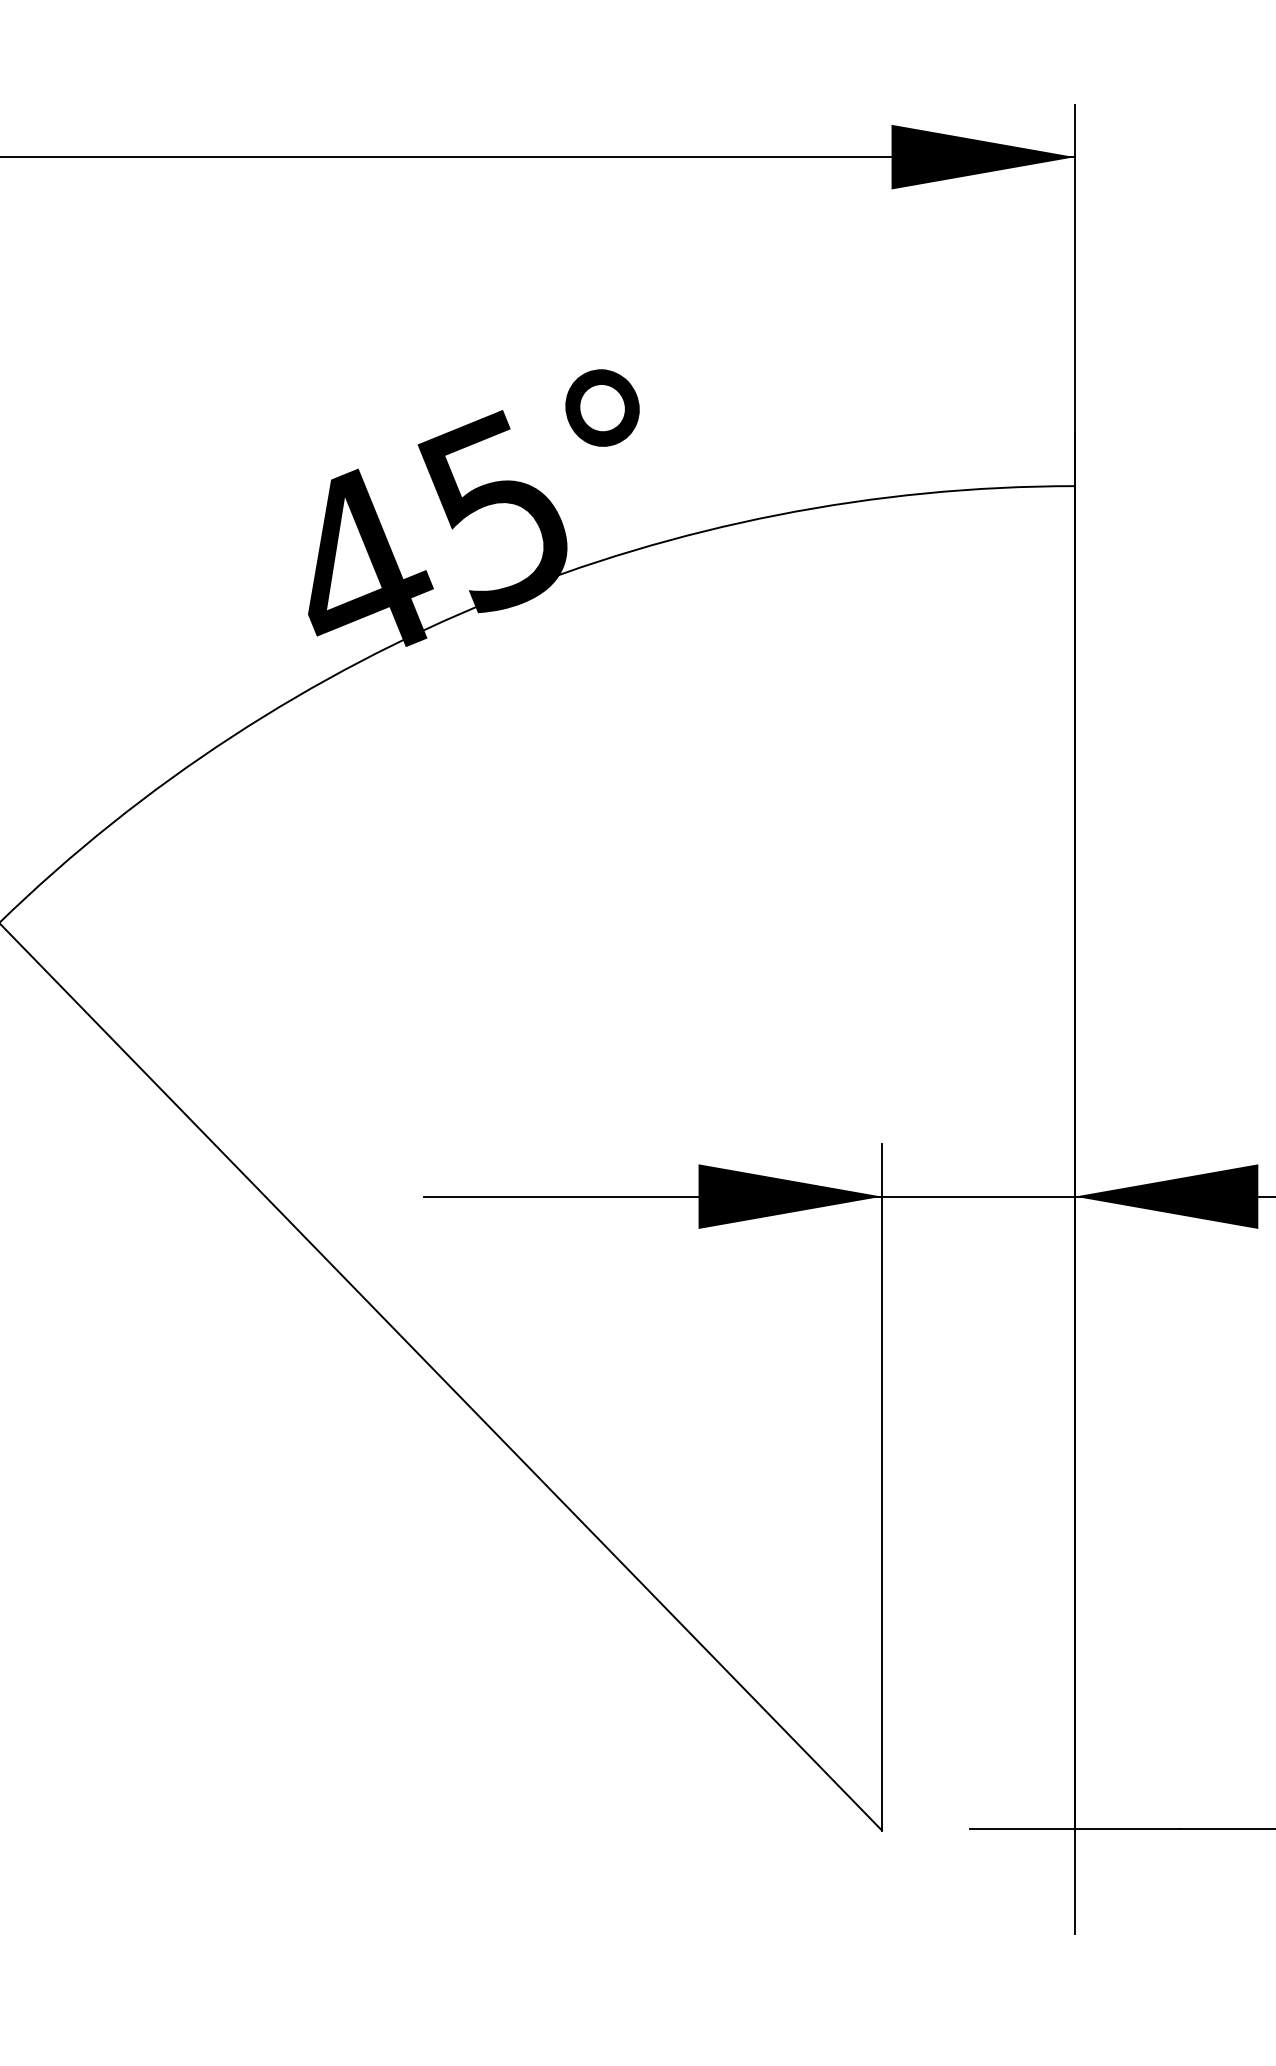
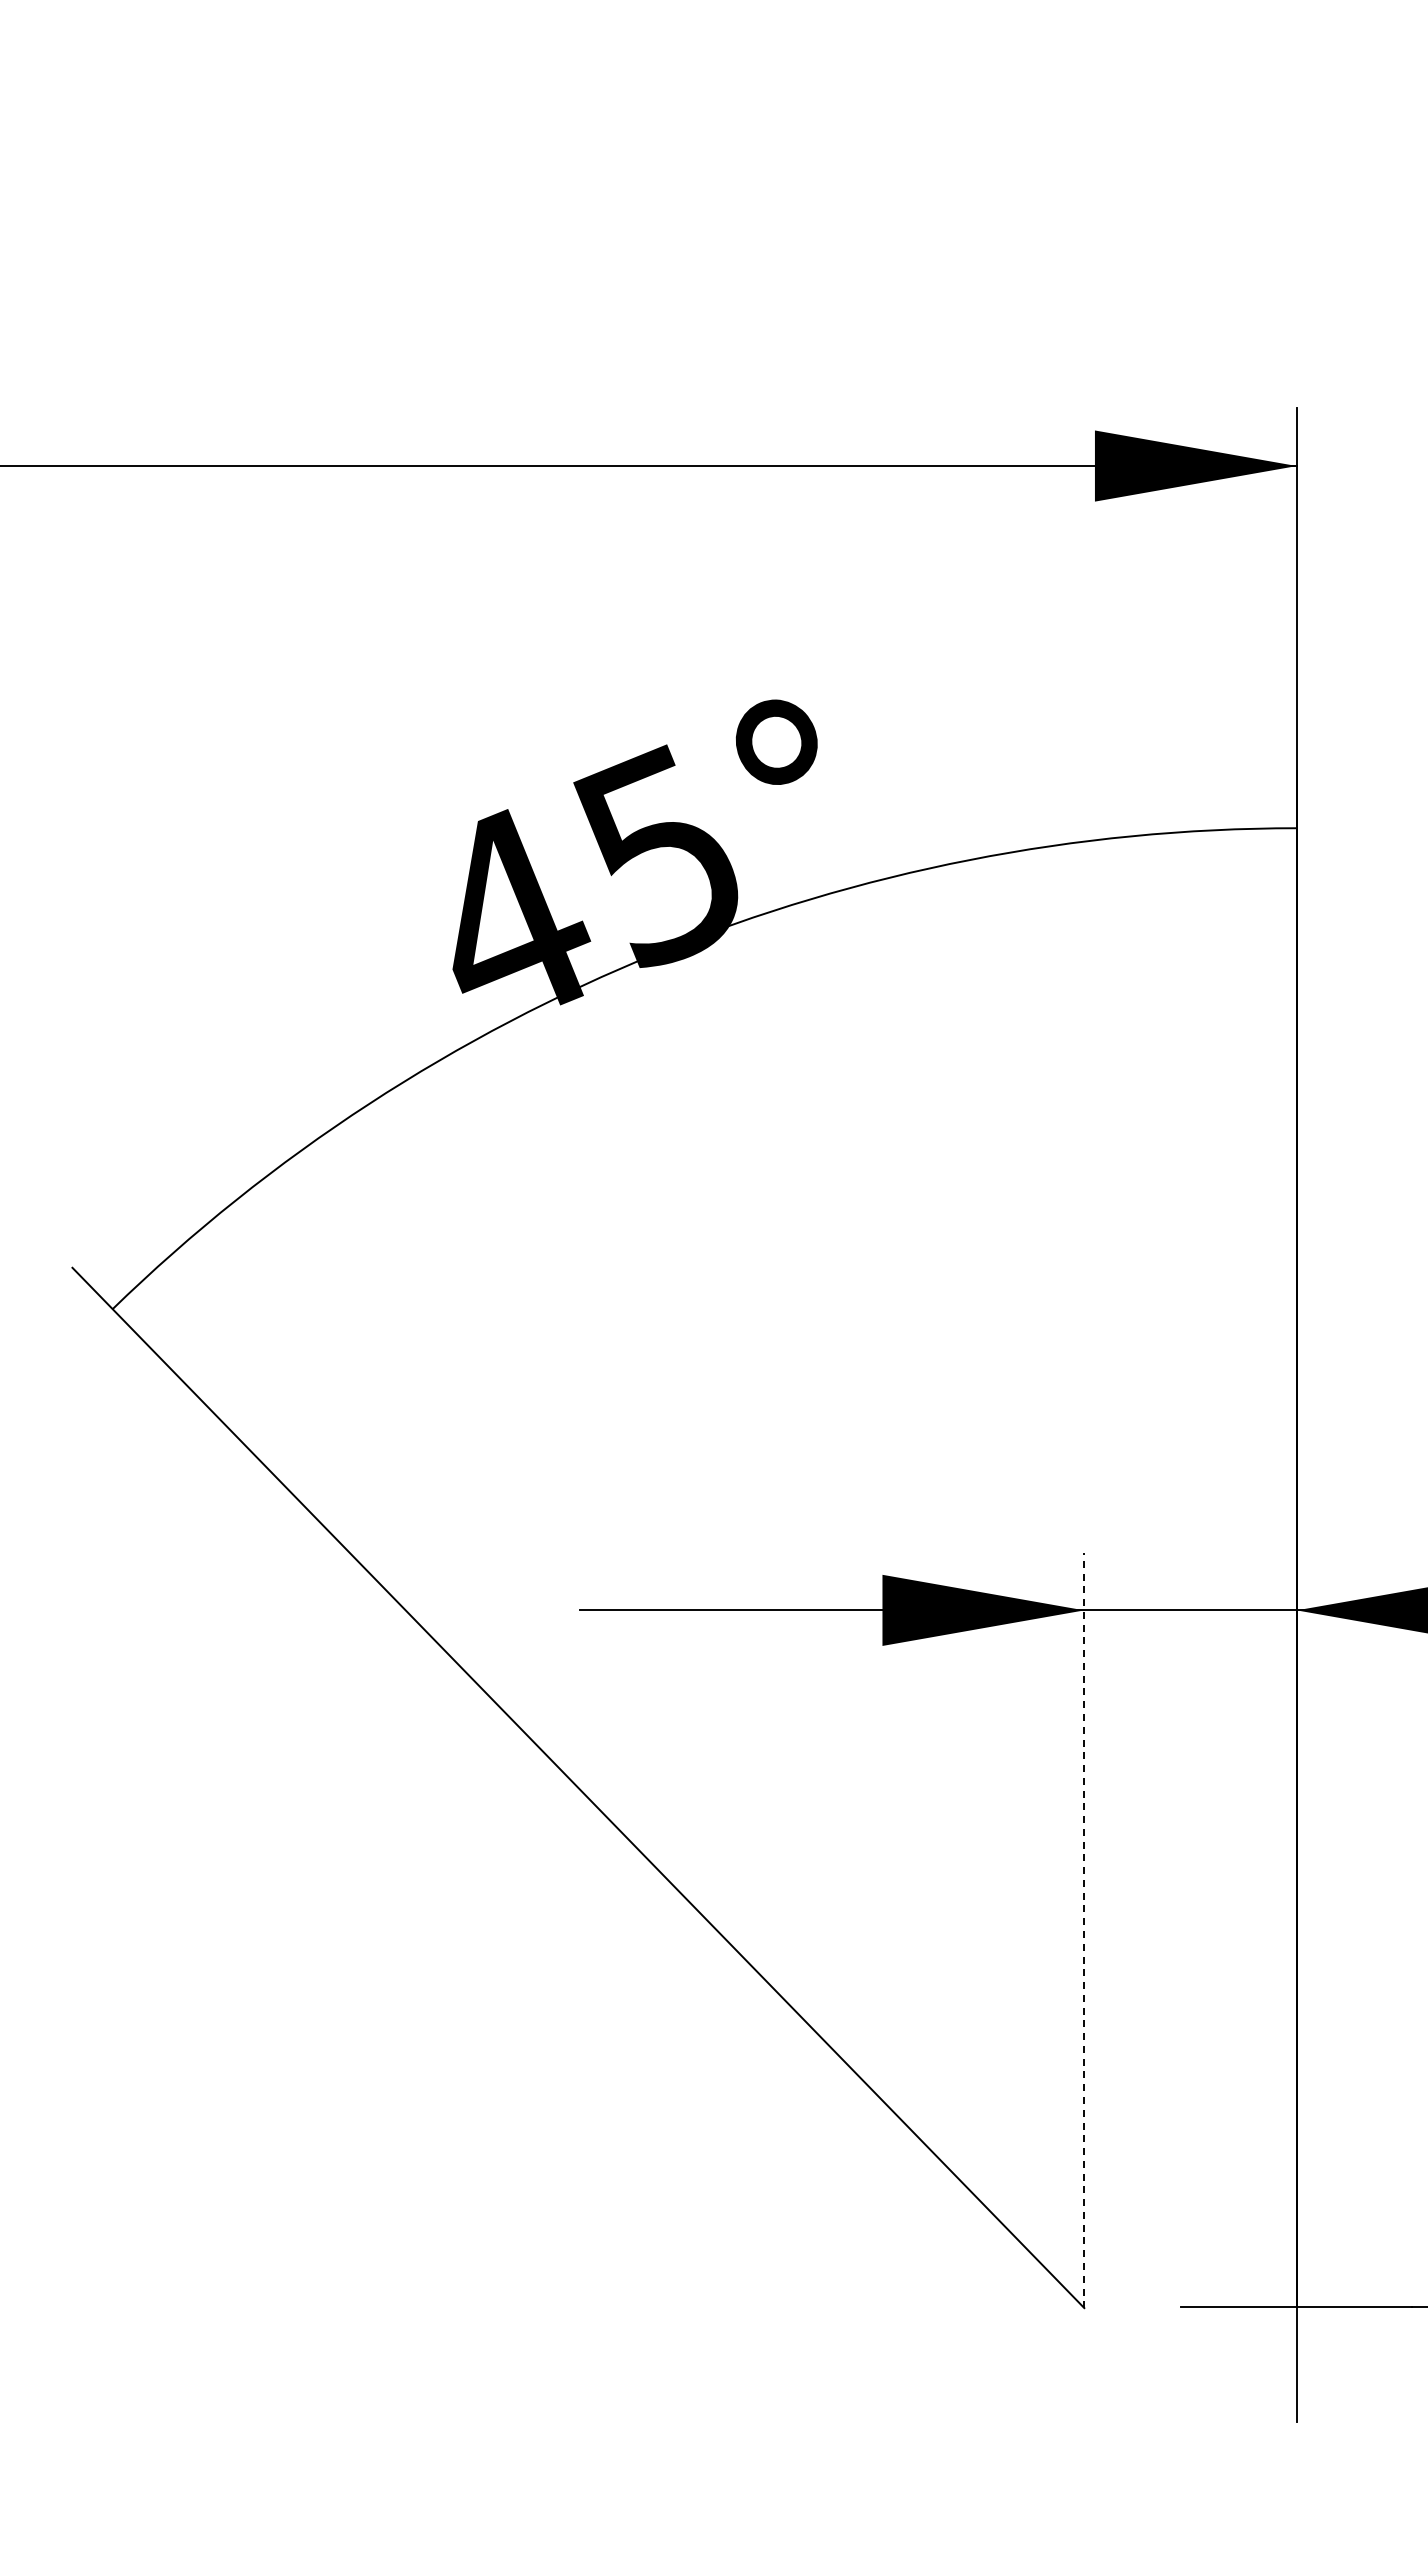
line: (882, 1487) -> (1084, 1930), solid -> dashed

